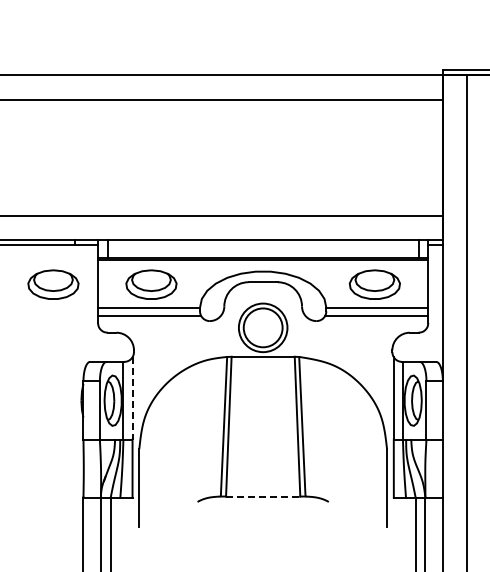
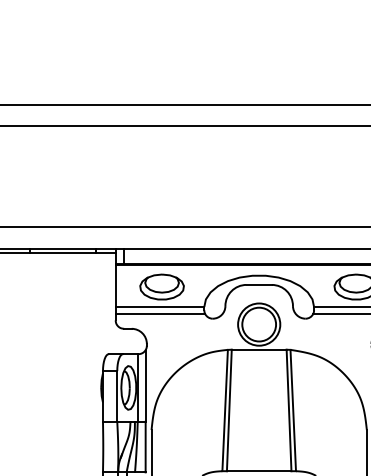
part: (53, 284) -> (76, 286), removed
line: (132, 398) -> (145, 385), dashed -> solid
line: (263, 496) -> (259, 471), dashed -> solid

